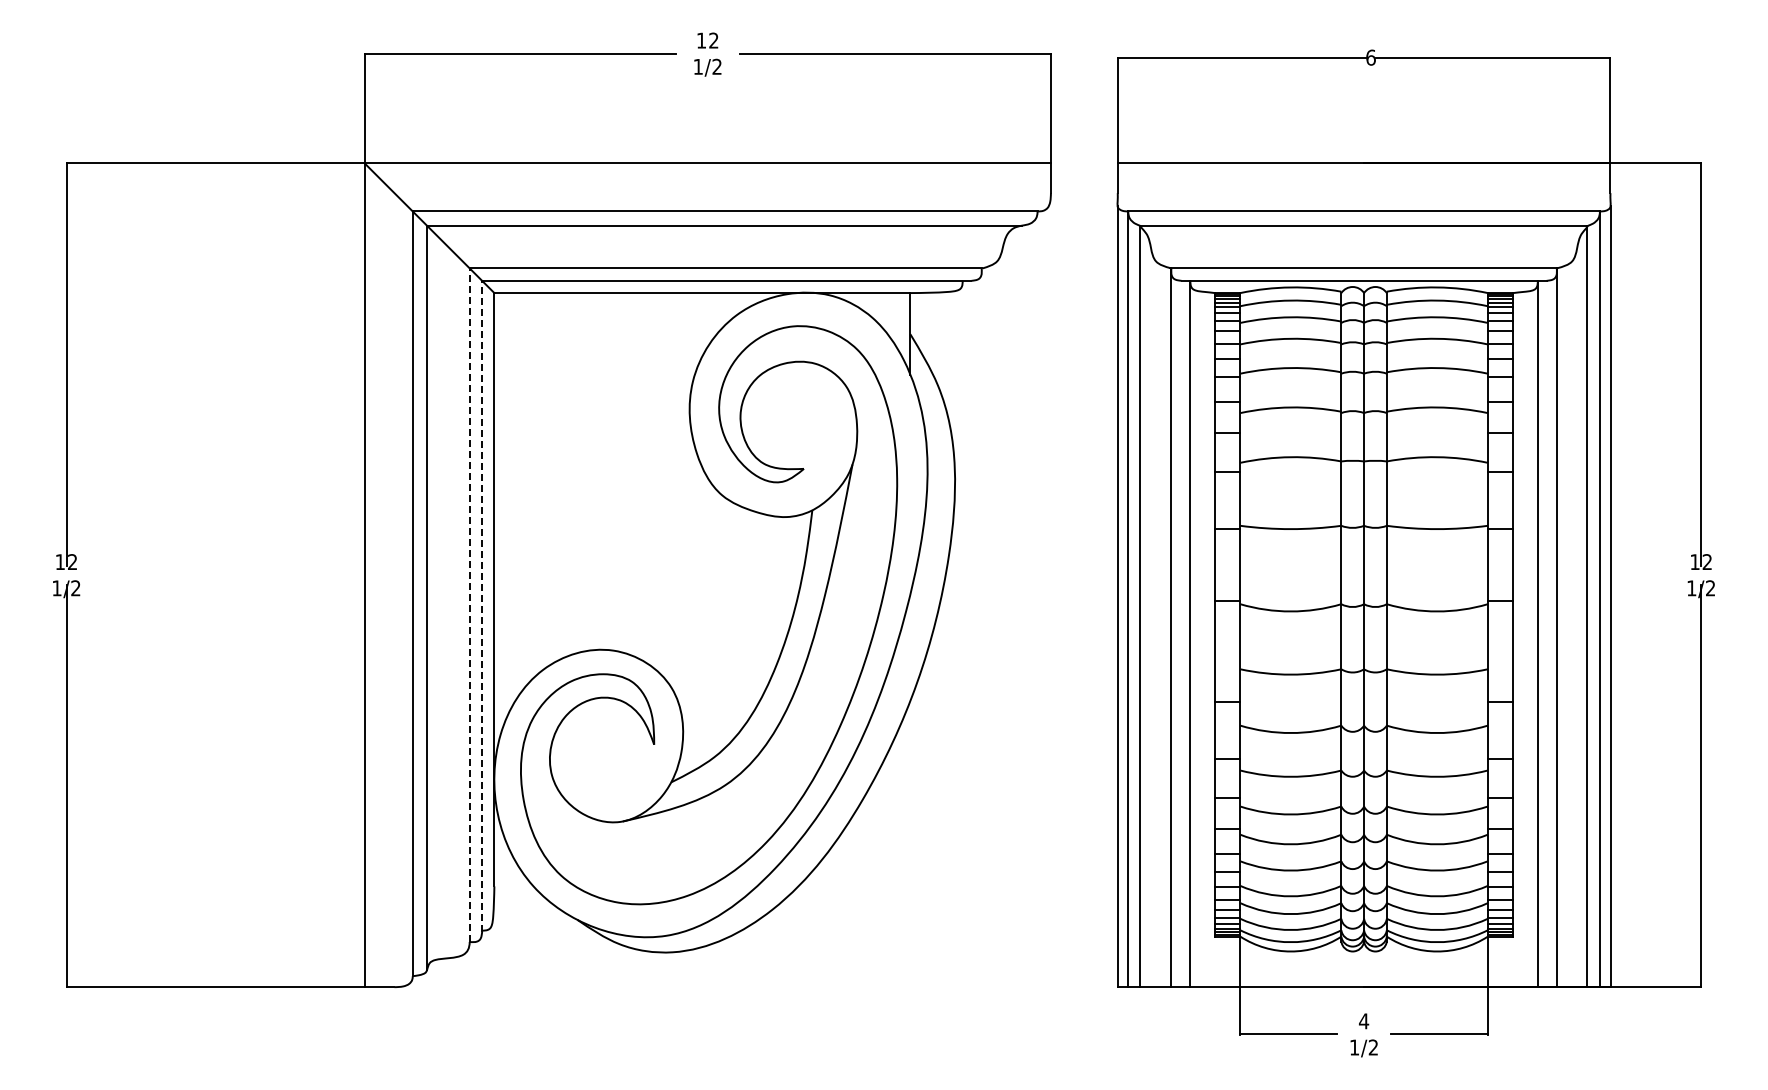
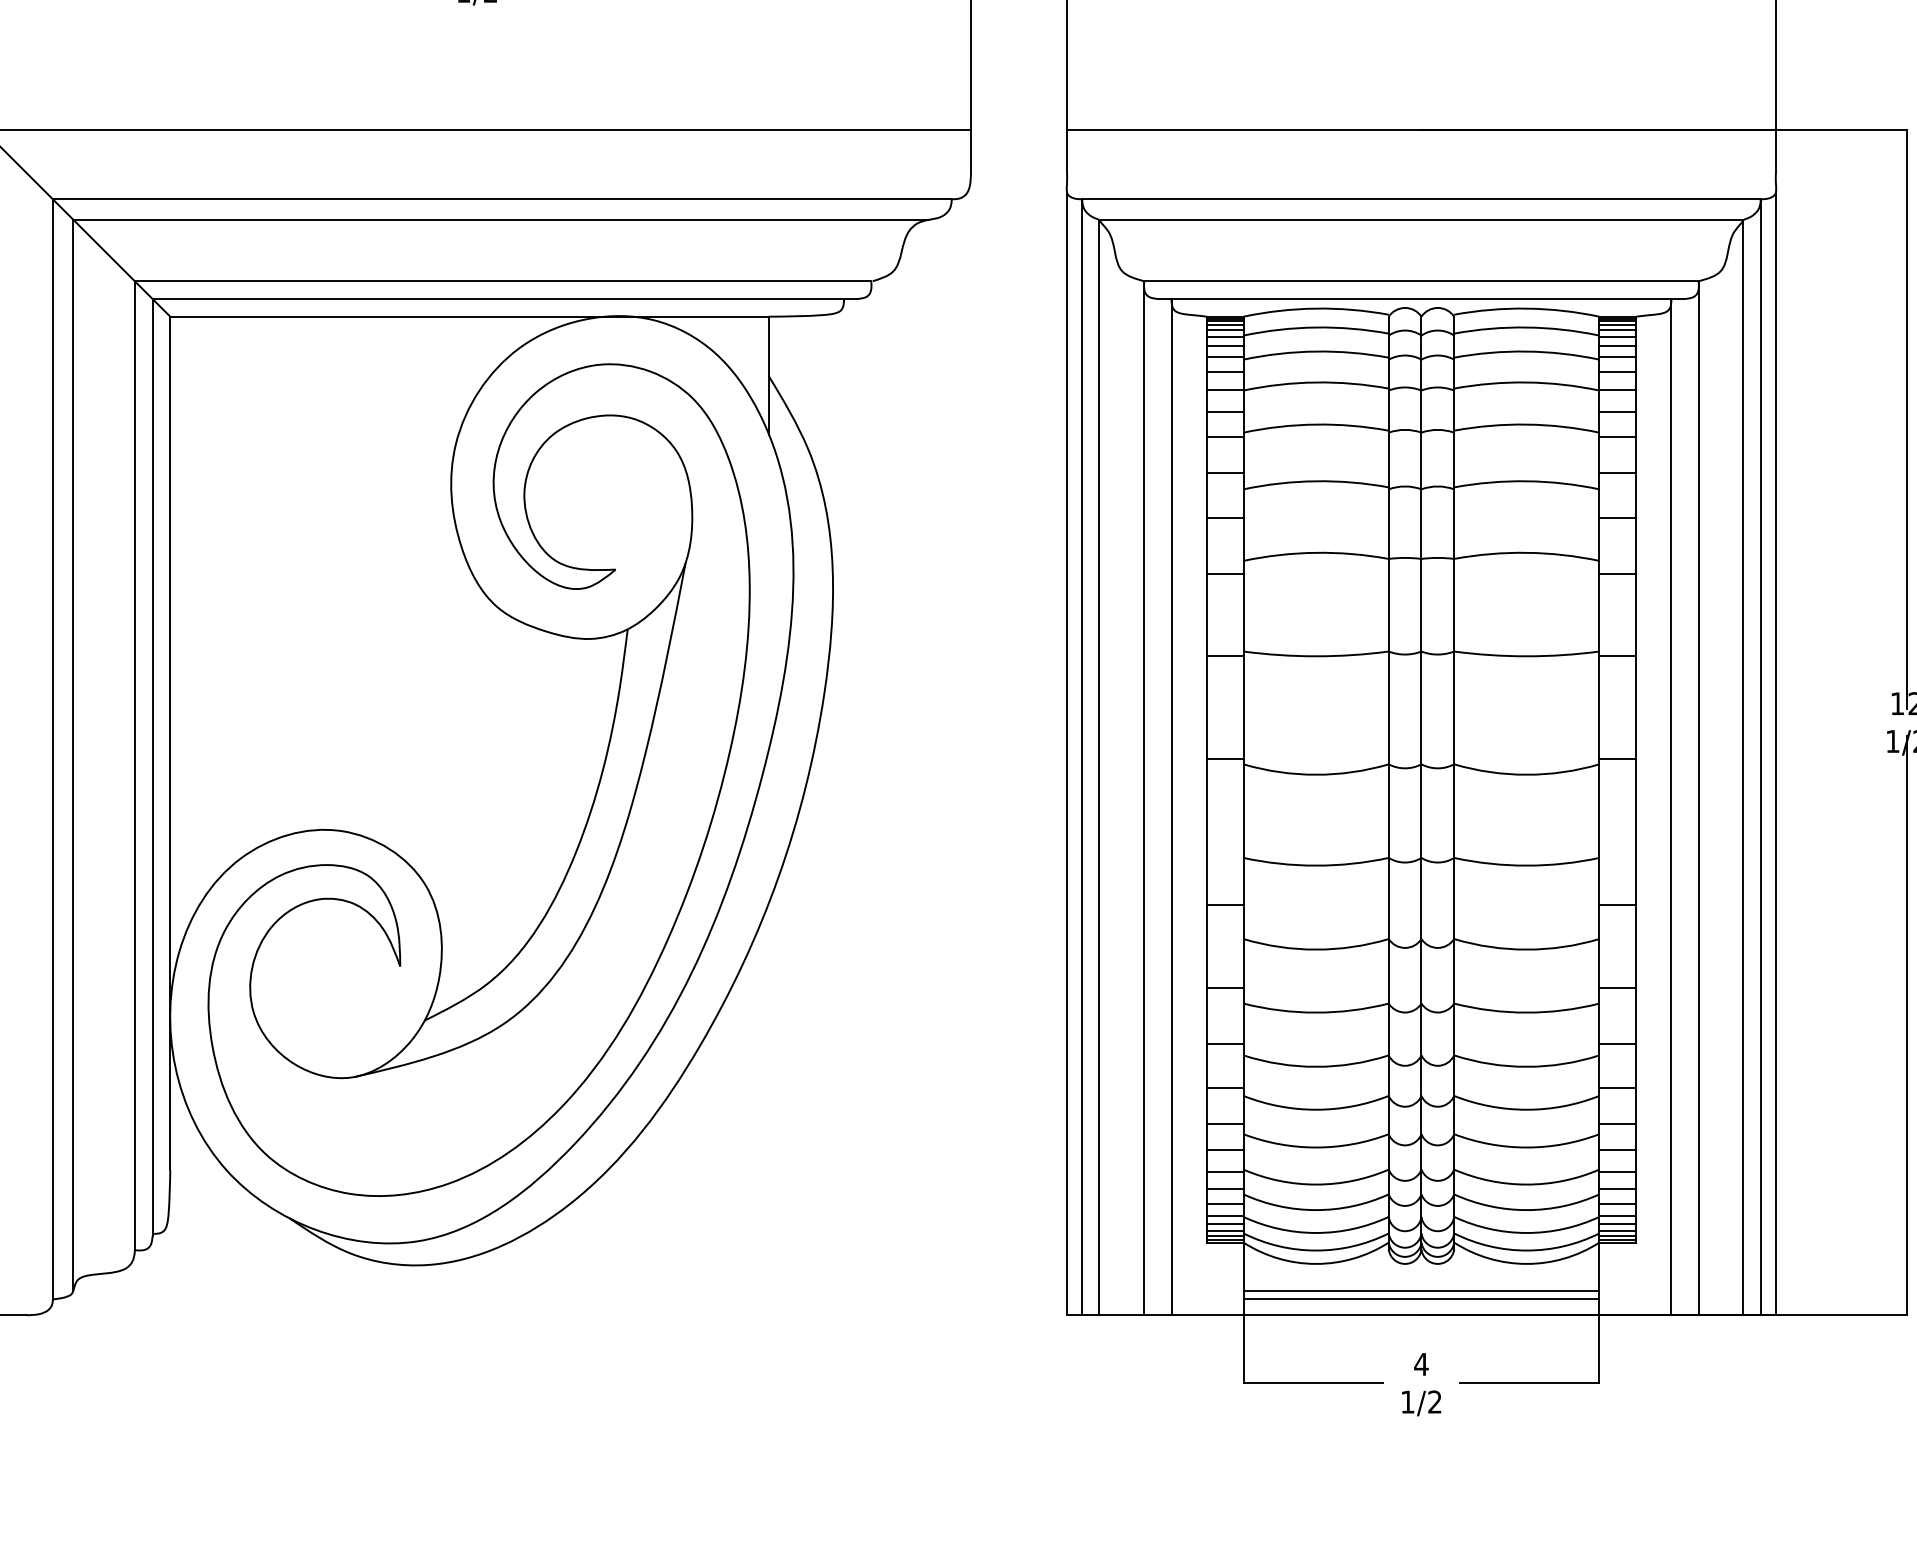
line: (469, 605) -> (134, 766), dashed -> solid
line: (482, 605) -> (153, 766), dashed -> solid
line: (1363, 970) -> (1420, 1291), added
line: (1363, 976) -> (1420, 1299), added

